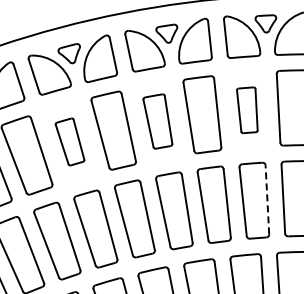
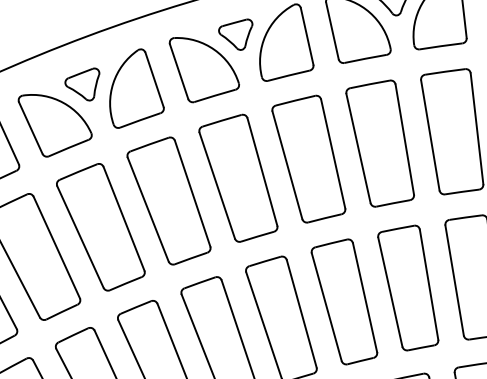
part: (247, 110) -> (380, 144), size x1.67
part: (157, 121) -> (237, 178), size x1.43
part: (69, 141) -> (99, 226), size x1.67
line: (267, 199) -> (429, 284), dashed -> solid

